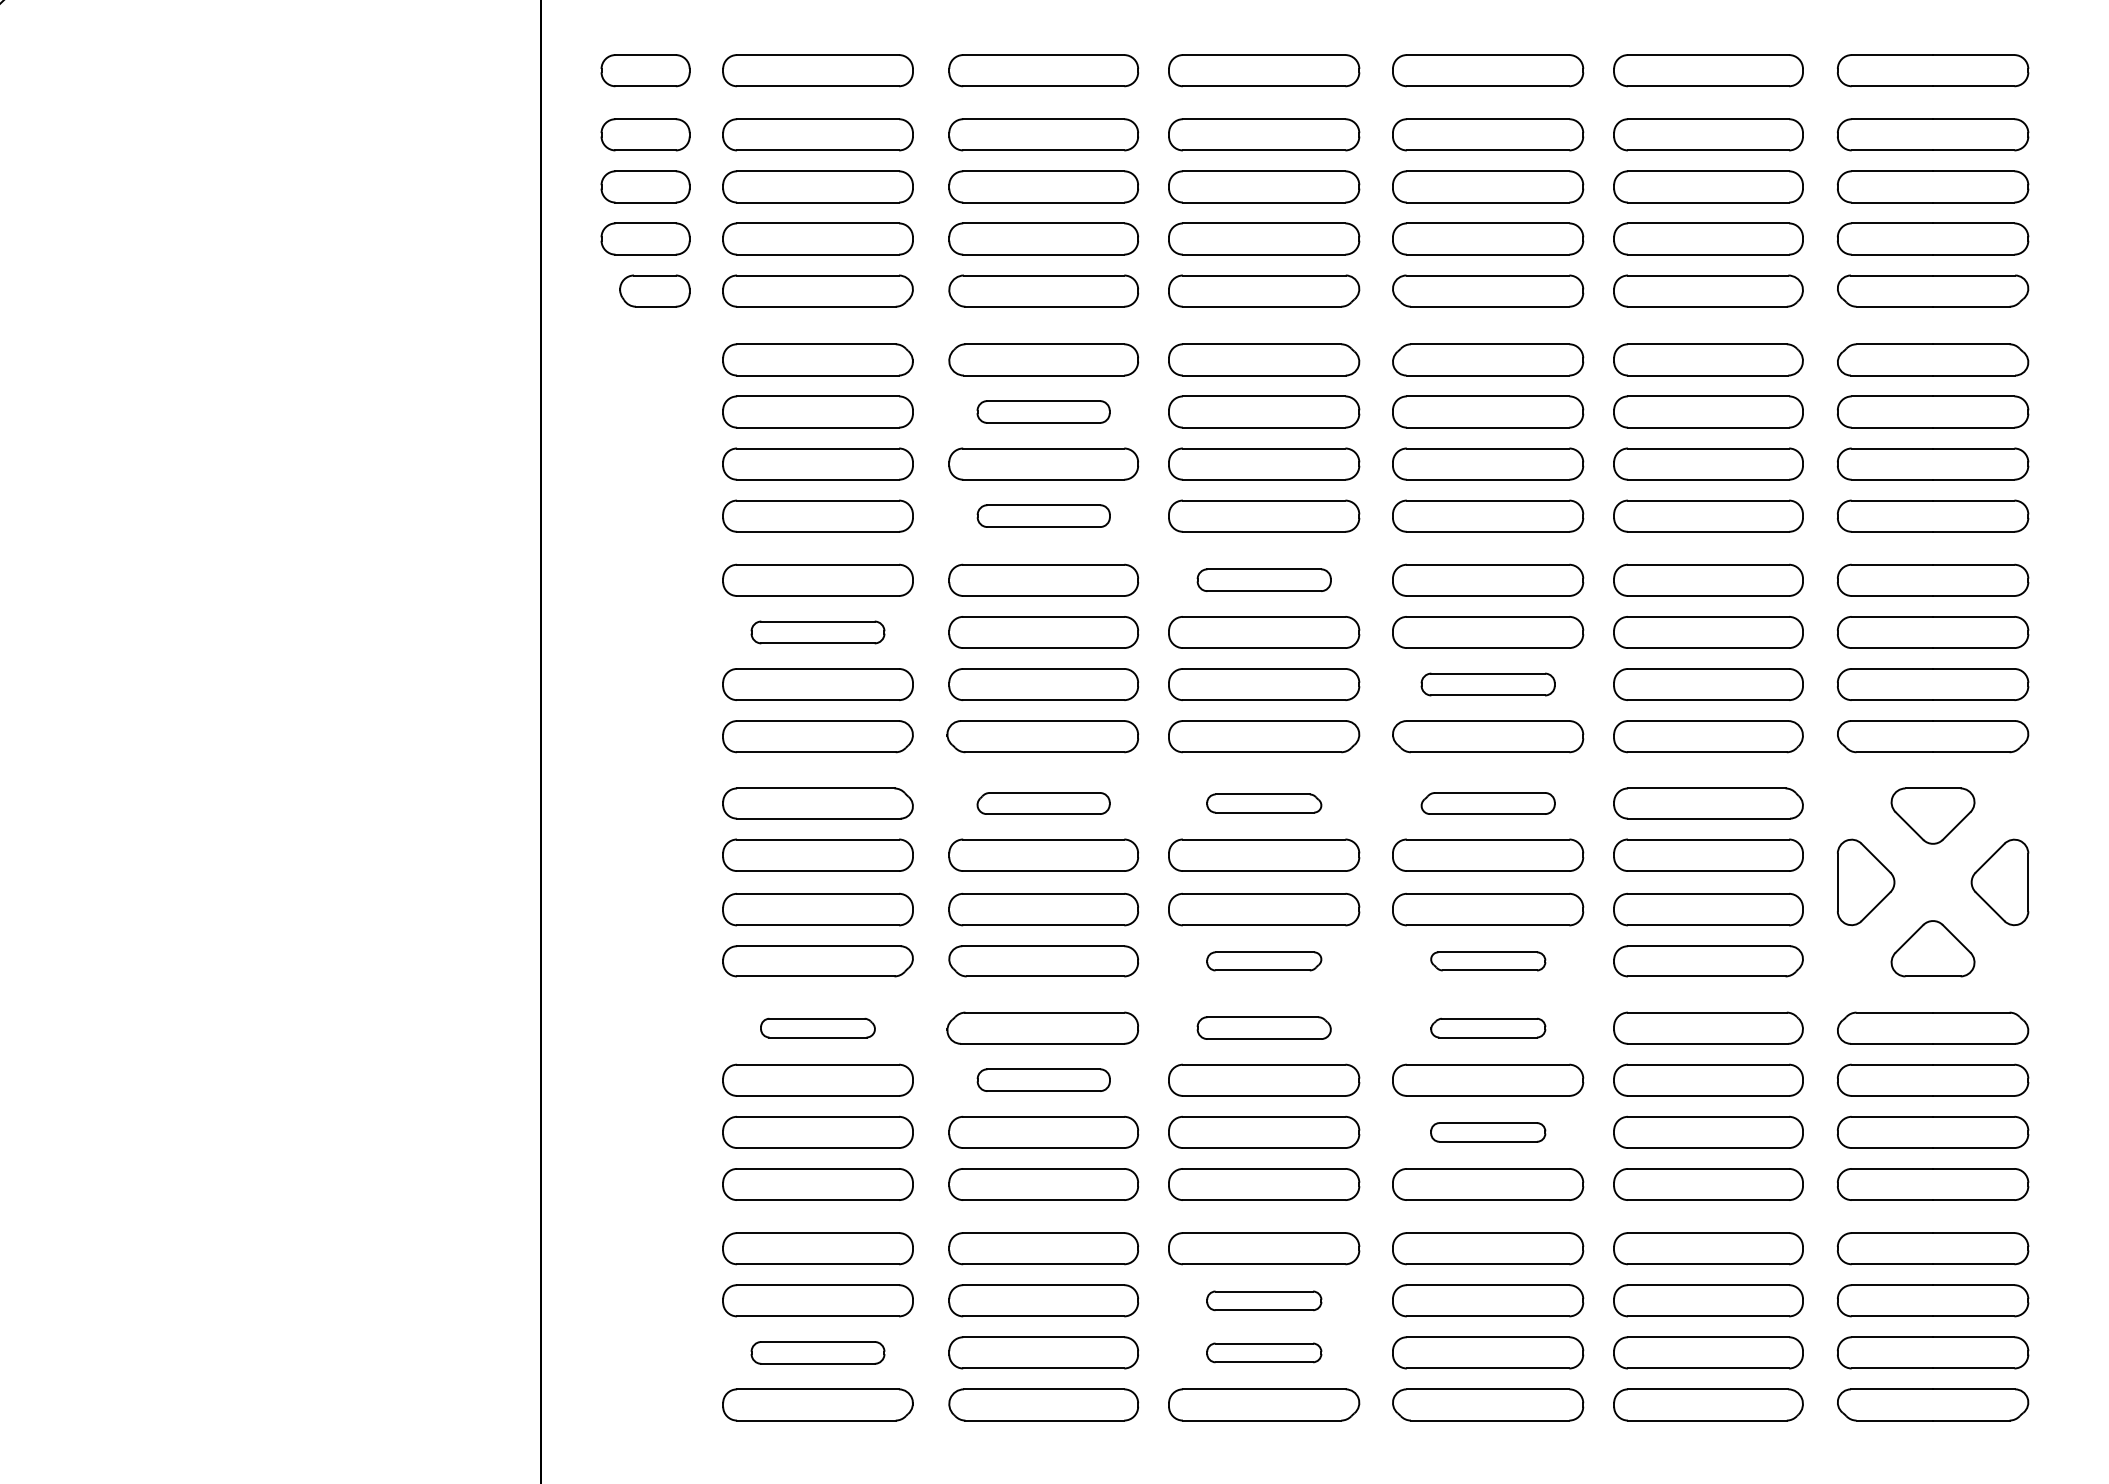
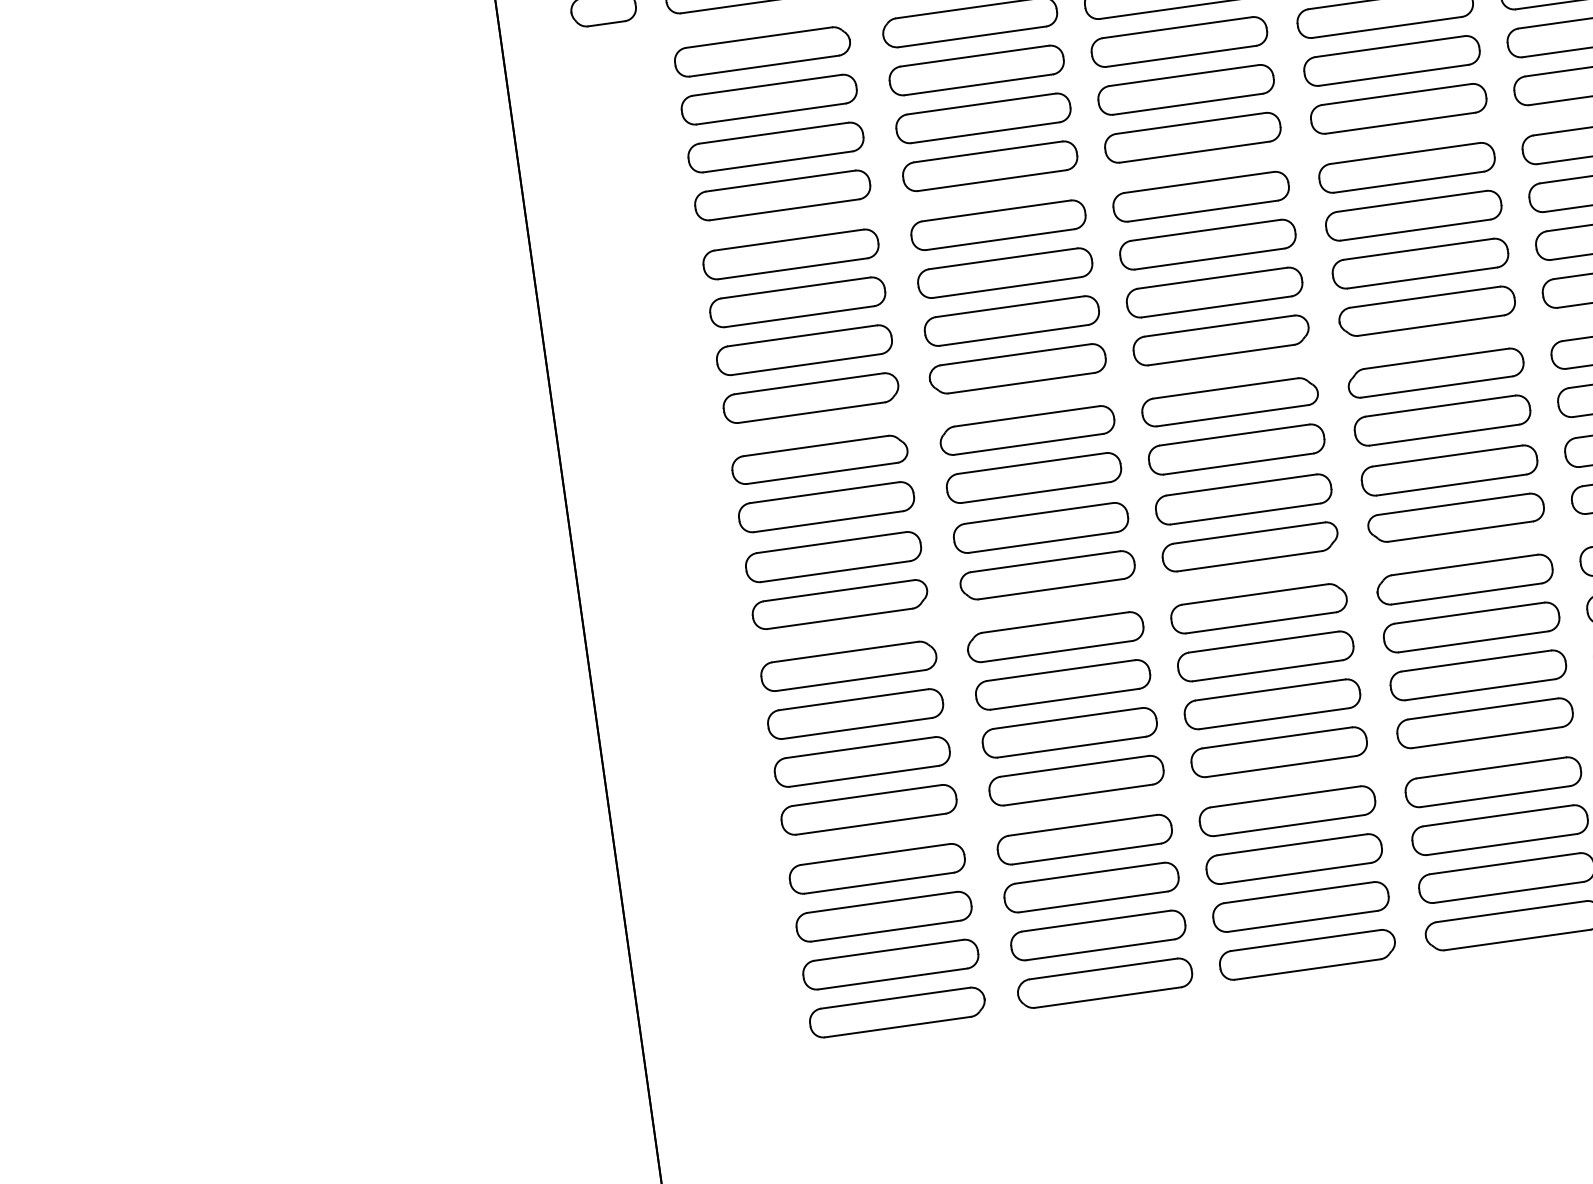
part: (1043, 411) -> (976, 70), size x1.43
part: (1043, 515) -> (989, 165), size x1.43
part: (1264, 579) -> (1201, 195), size x1.43
part: (817, 632) -> (797, 302), size x1.43
part: (1488, 684) -> (1420, 263), size x1.43
part: (1043, 803) -> (1027, 430), size x1.43
part: (1264, 803) -> (1230, 401), size x1.67
part: (1488, 803) -> (1436, 372), size x1.43
part: (1264, 961) -> (1250, 547), size x1.67
part: (1488, 961) -> (1456, 518), size x1.67
part: (817, 1027) -> (848, 665), size x1.67
part: (1264, 1027) -> (1259, 607), size x1.43
part: (1488, 1027) -> (1465, 578), size x1.67
part: (1043, 1079) -> (1062, 684), size x1.43
part: (1488, 1132) -> (1478, 675), size x1.67
part: (1264, 1300) -> (1294, 858), size x1.67
part: (817, 1352) -> (890, 964), size x1.43
part: (1264, 1352) -> (1301, 906), size x1.67

